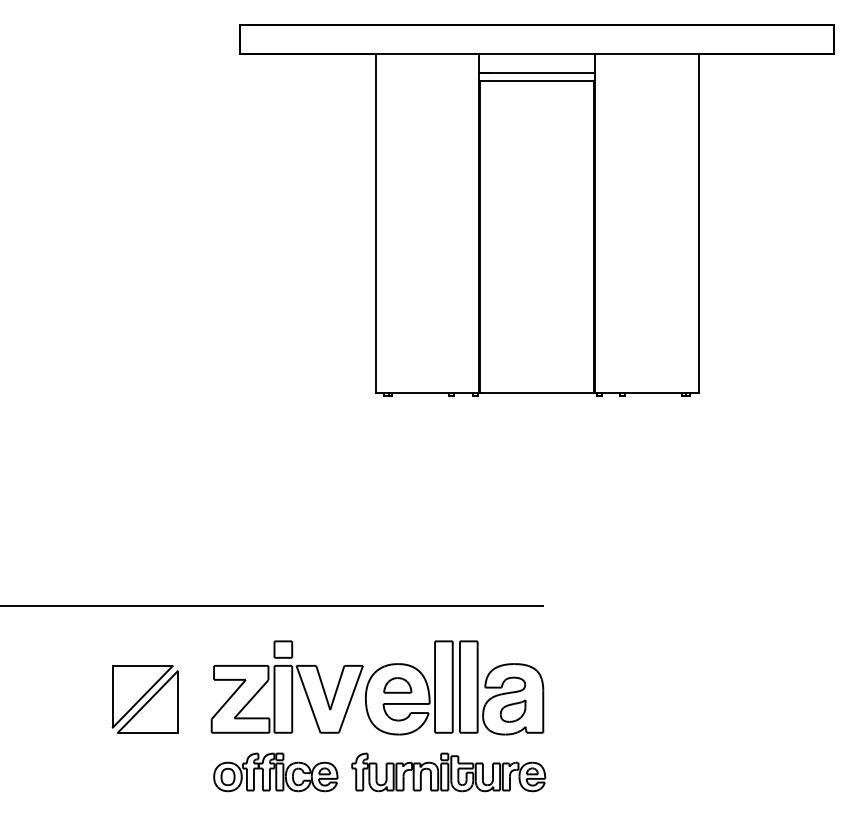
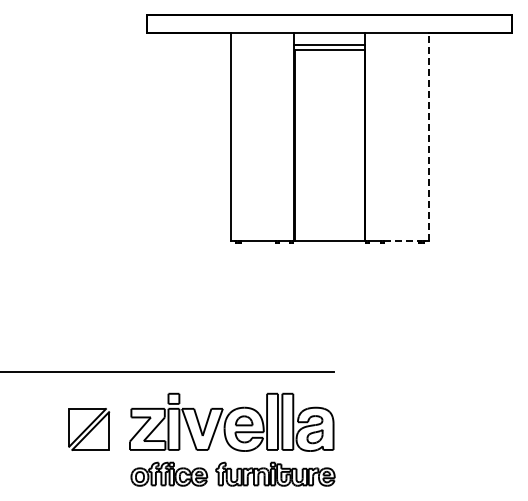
line: (697, 223) -> (428, 137), solid -> dashed
line: (653, 393) -> (401, 241), solid -> dashed

